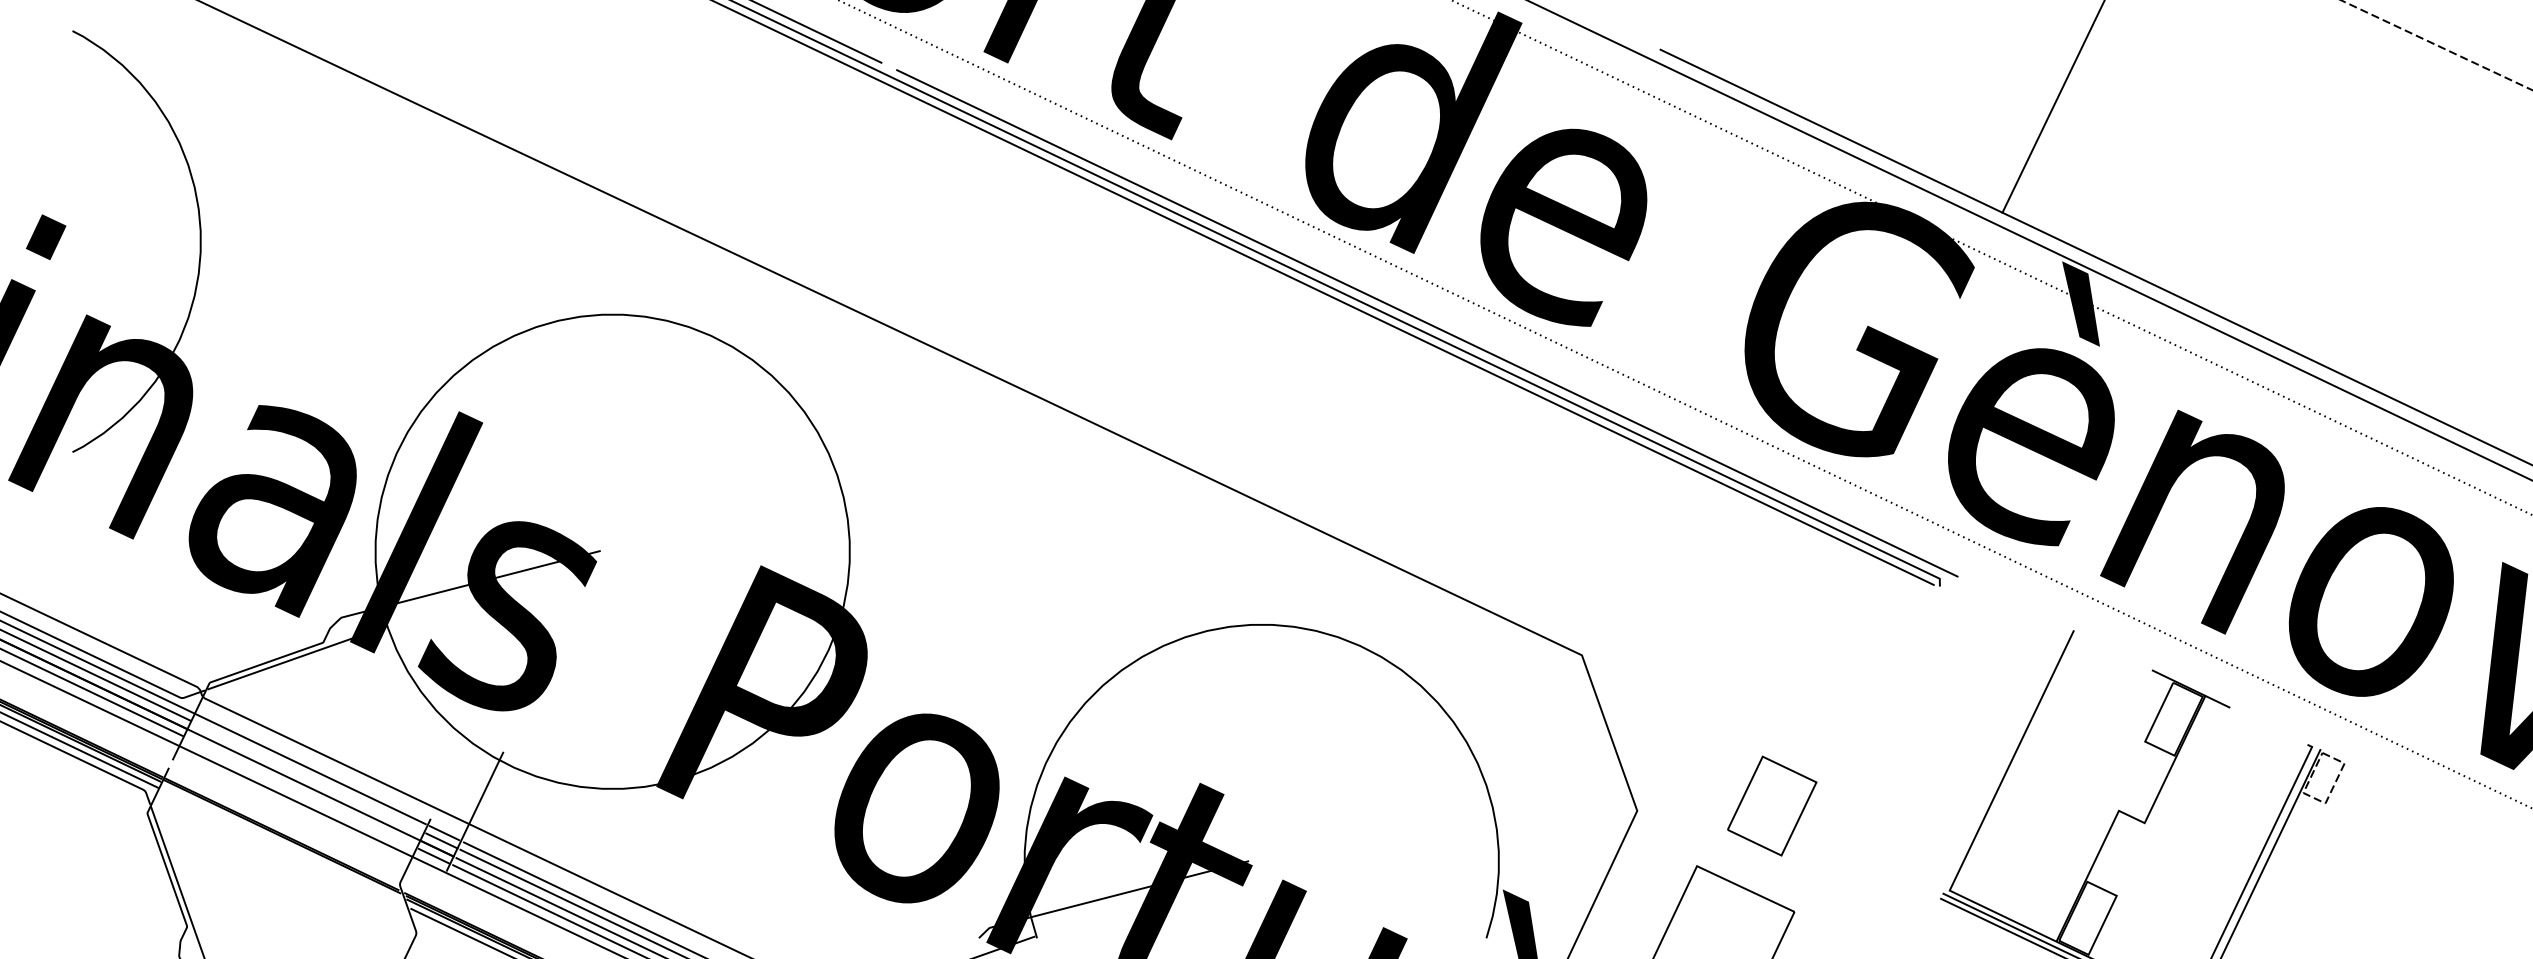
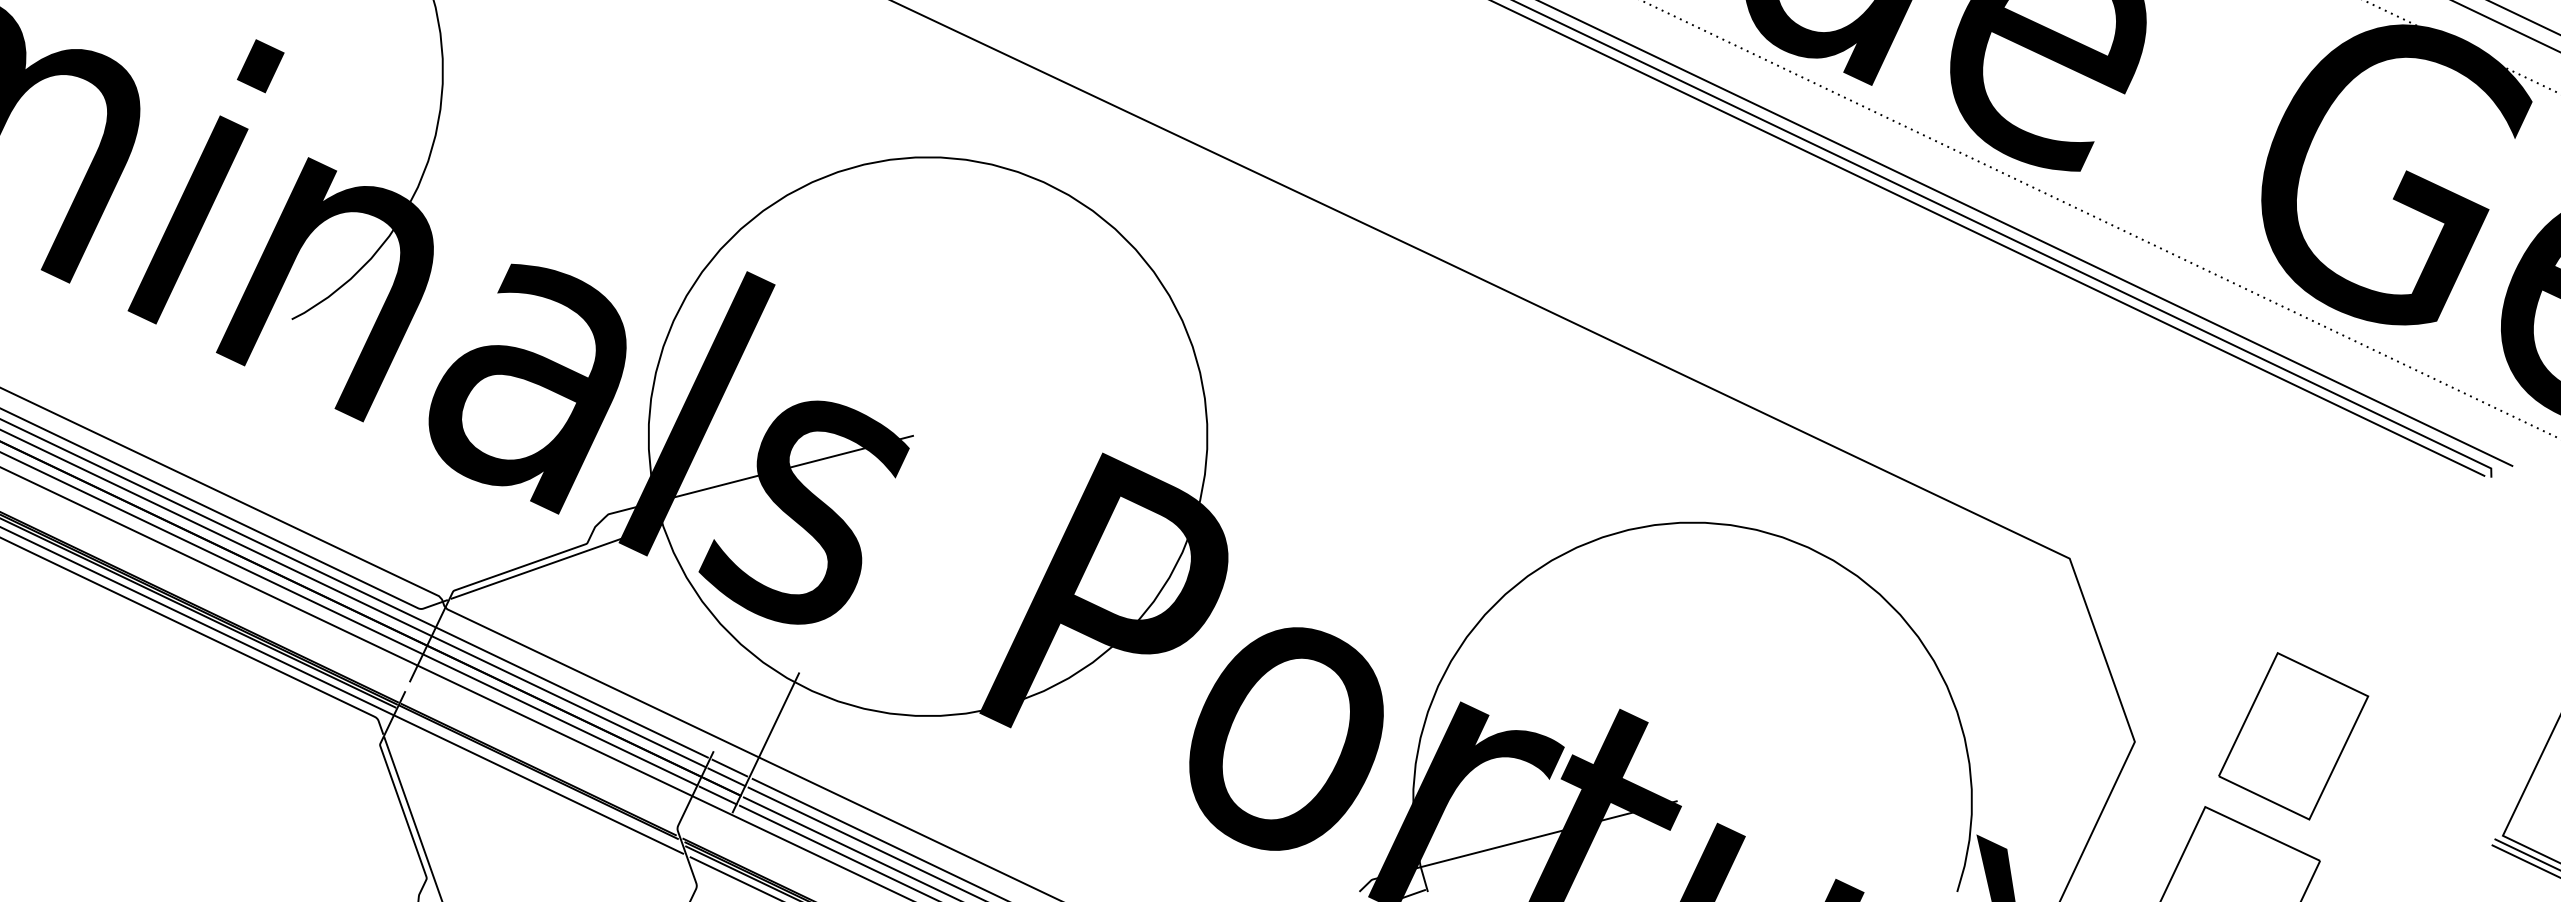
line: (308, 776) -> (569, 701), added
line: (304, 784) -> (565, 710), added
line: (300, 791) -> (560, 719), added
part: (1772, 805) -> (2294, 735), size x1.43
line: (282, 846) -> (539, 783), added

